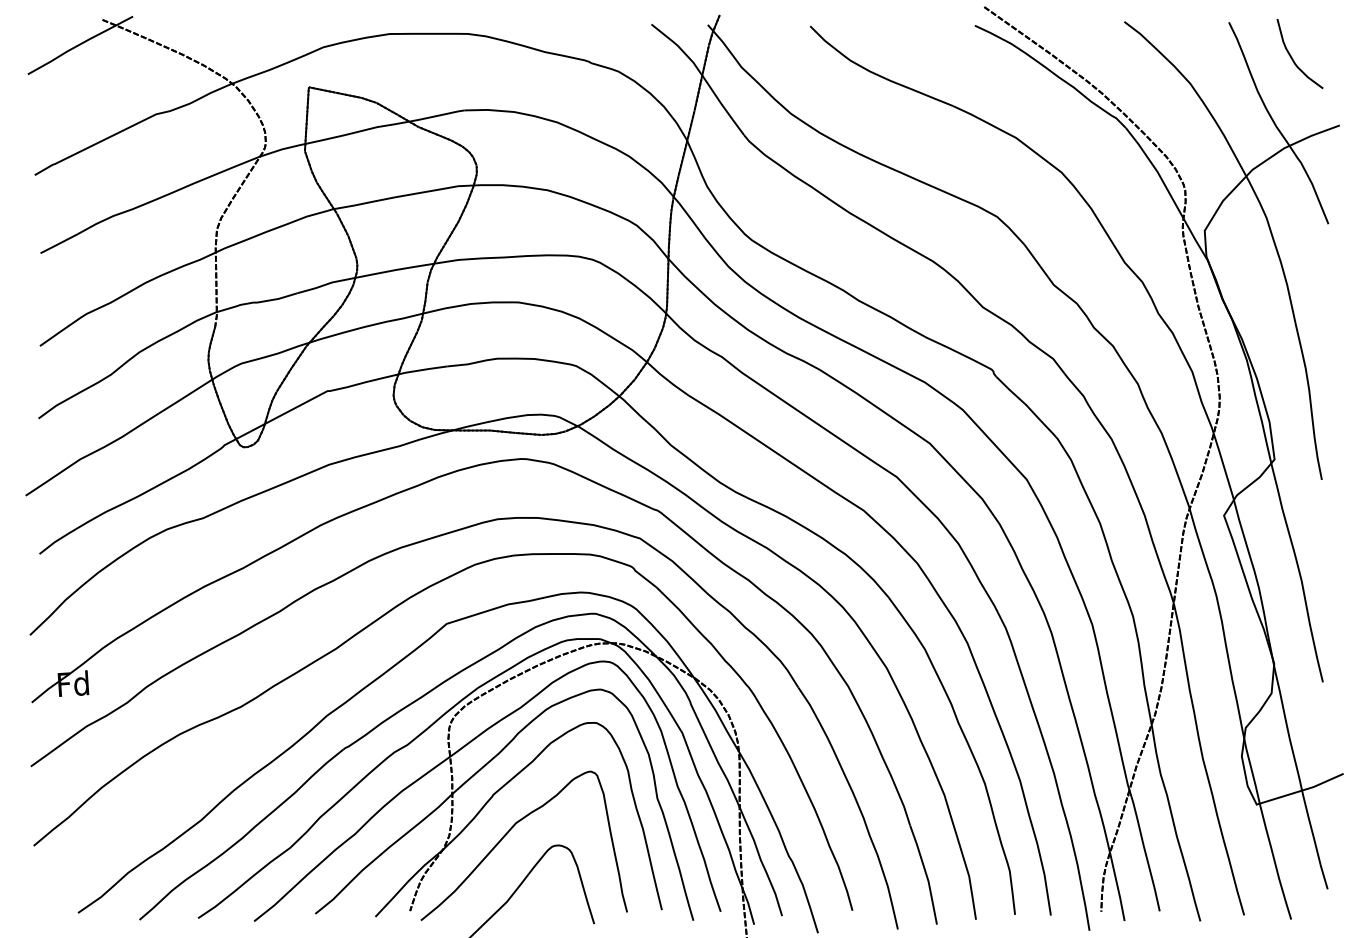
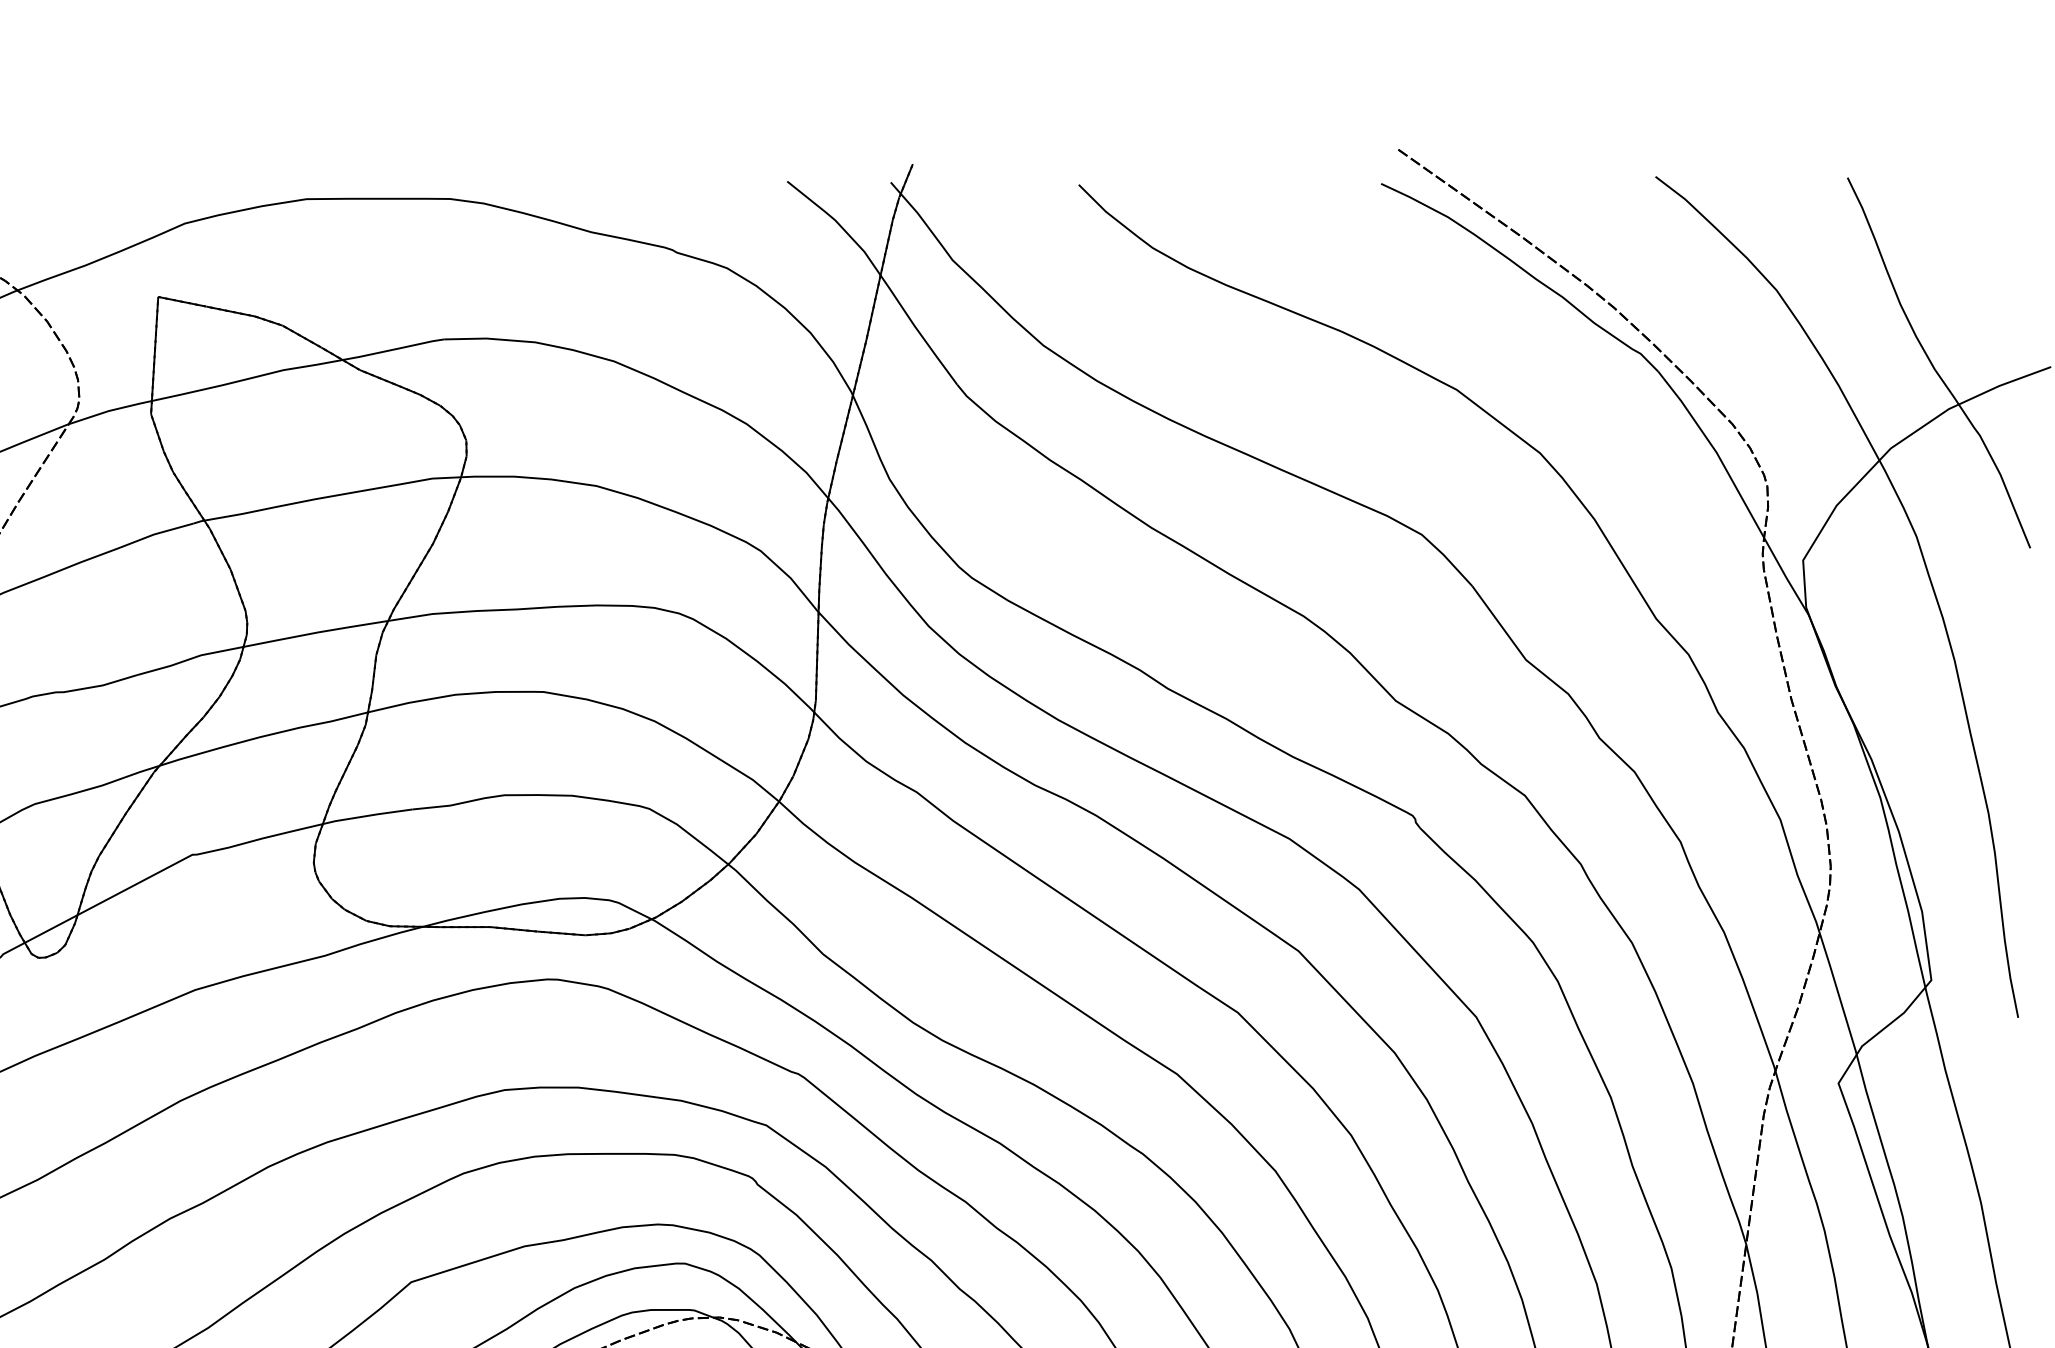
curve: (1292, 57) -> (1964, 242), removed

